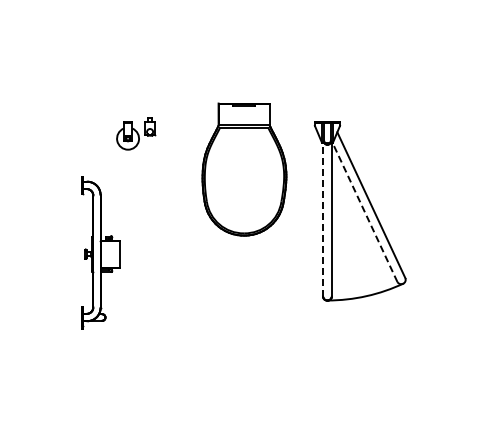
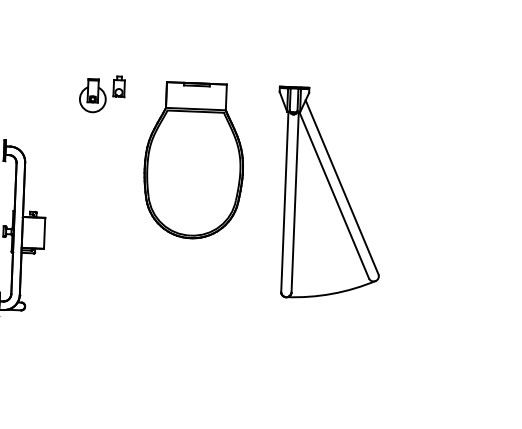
part: (136, 133) -> (102, 93), moved
part: (244, 169) -> (194, 160), moved
line: (364, 212) -> (333, 195), dashed -> solid
line: (323, 219) -> (285, 201), dashed -> solid

